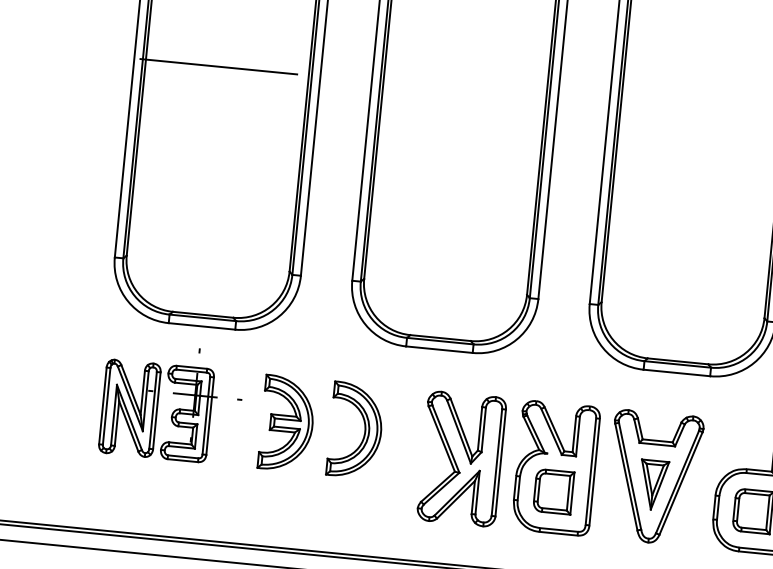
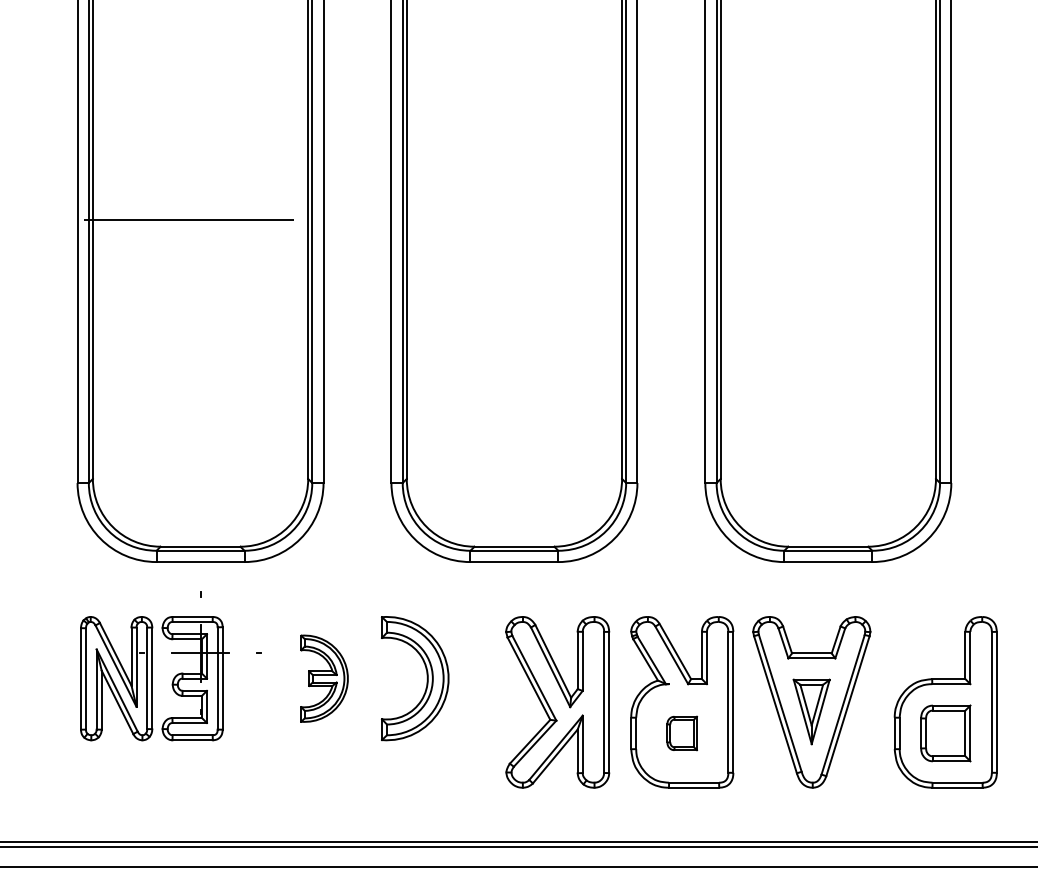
part: (287, 423) -> (324, 678), size x0.7
part: (553, 491) -> (681, 733), size x0.6

